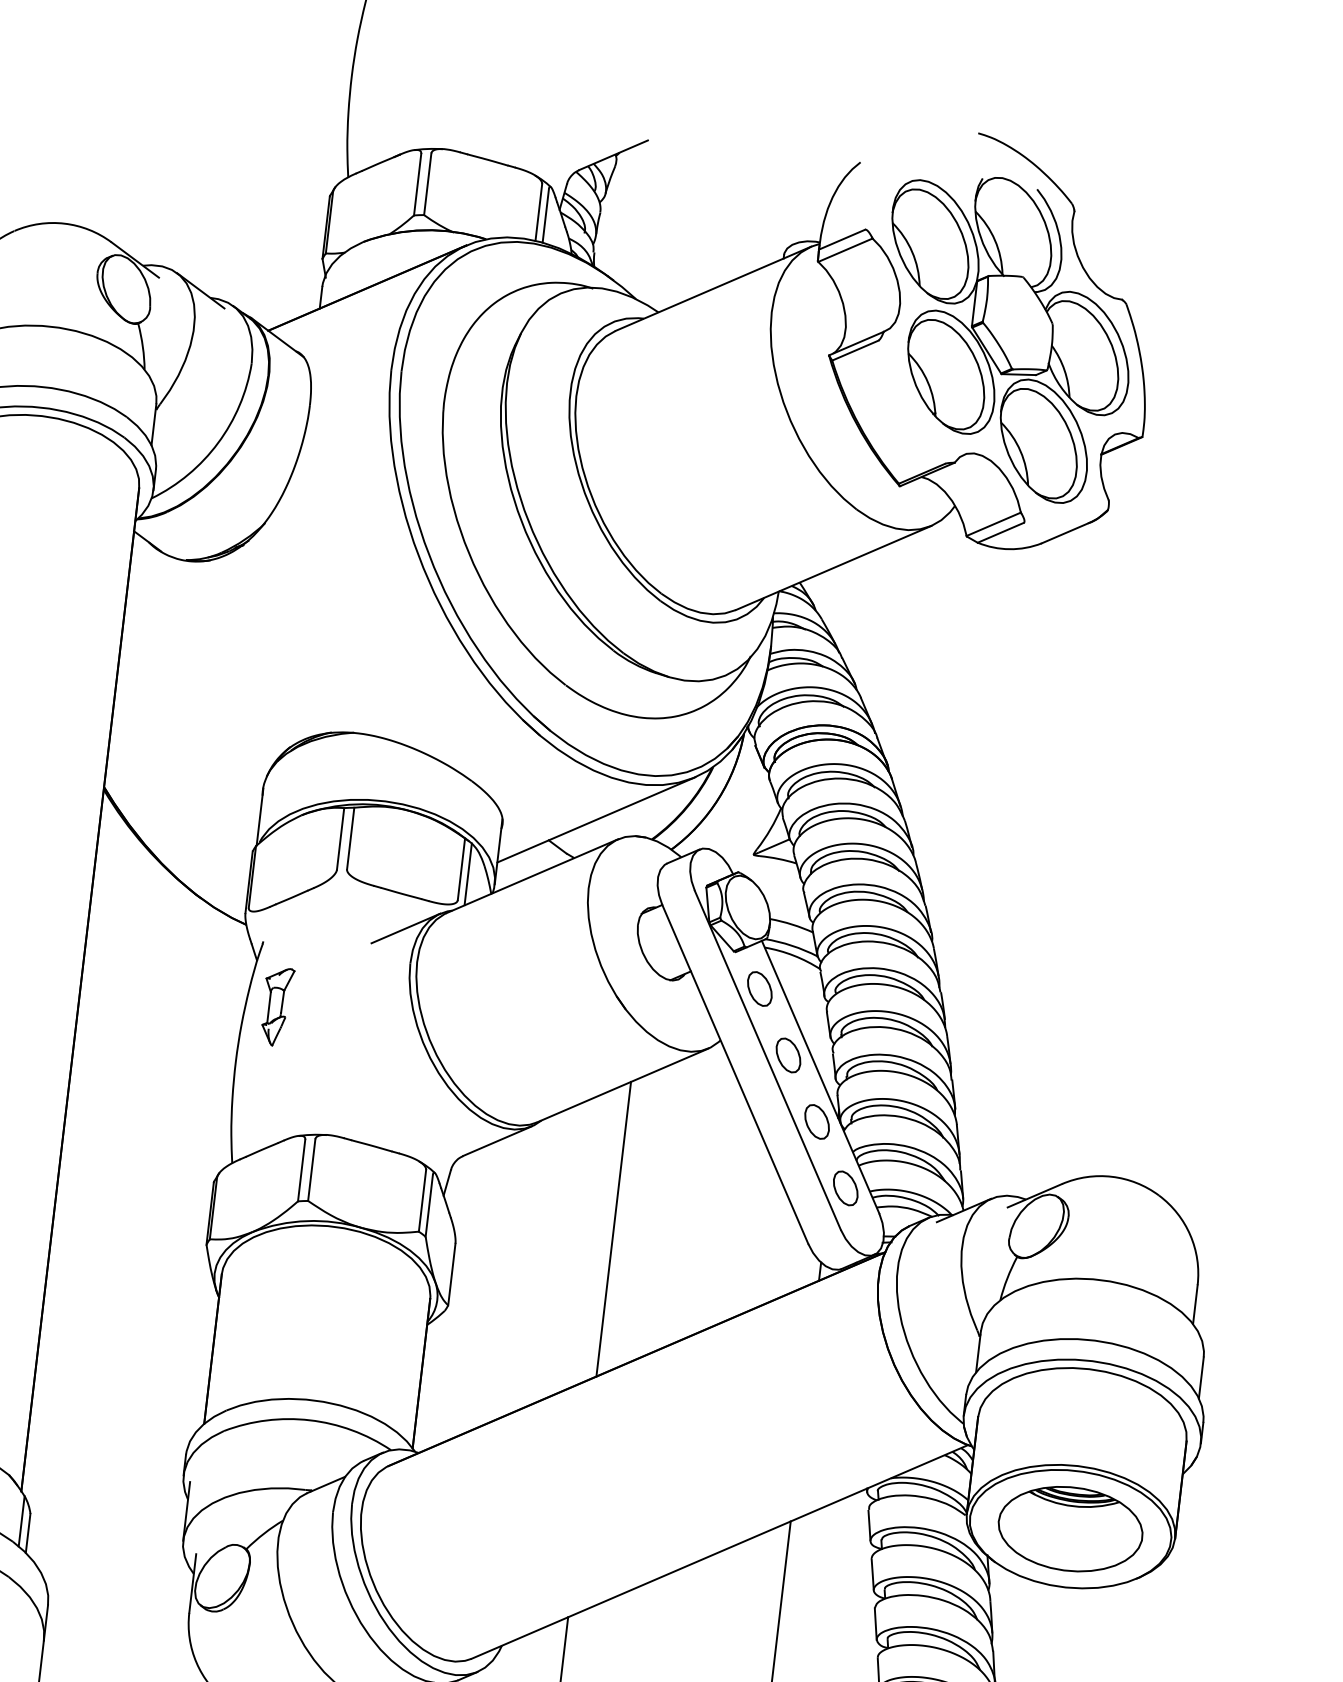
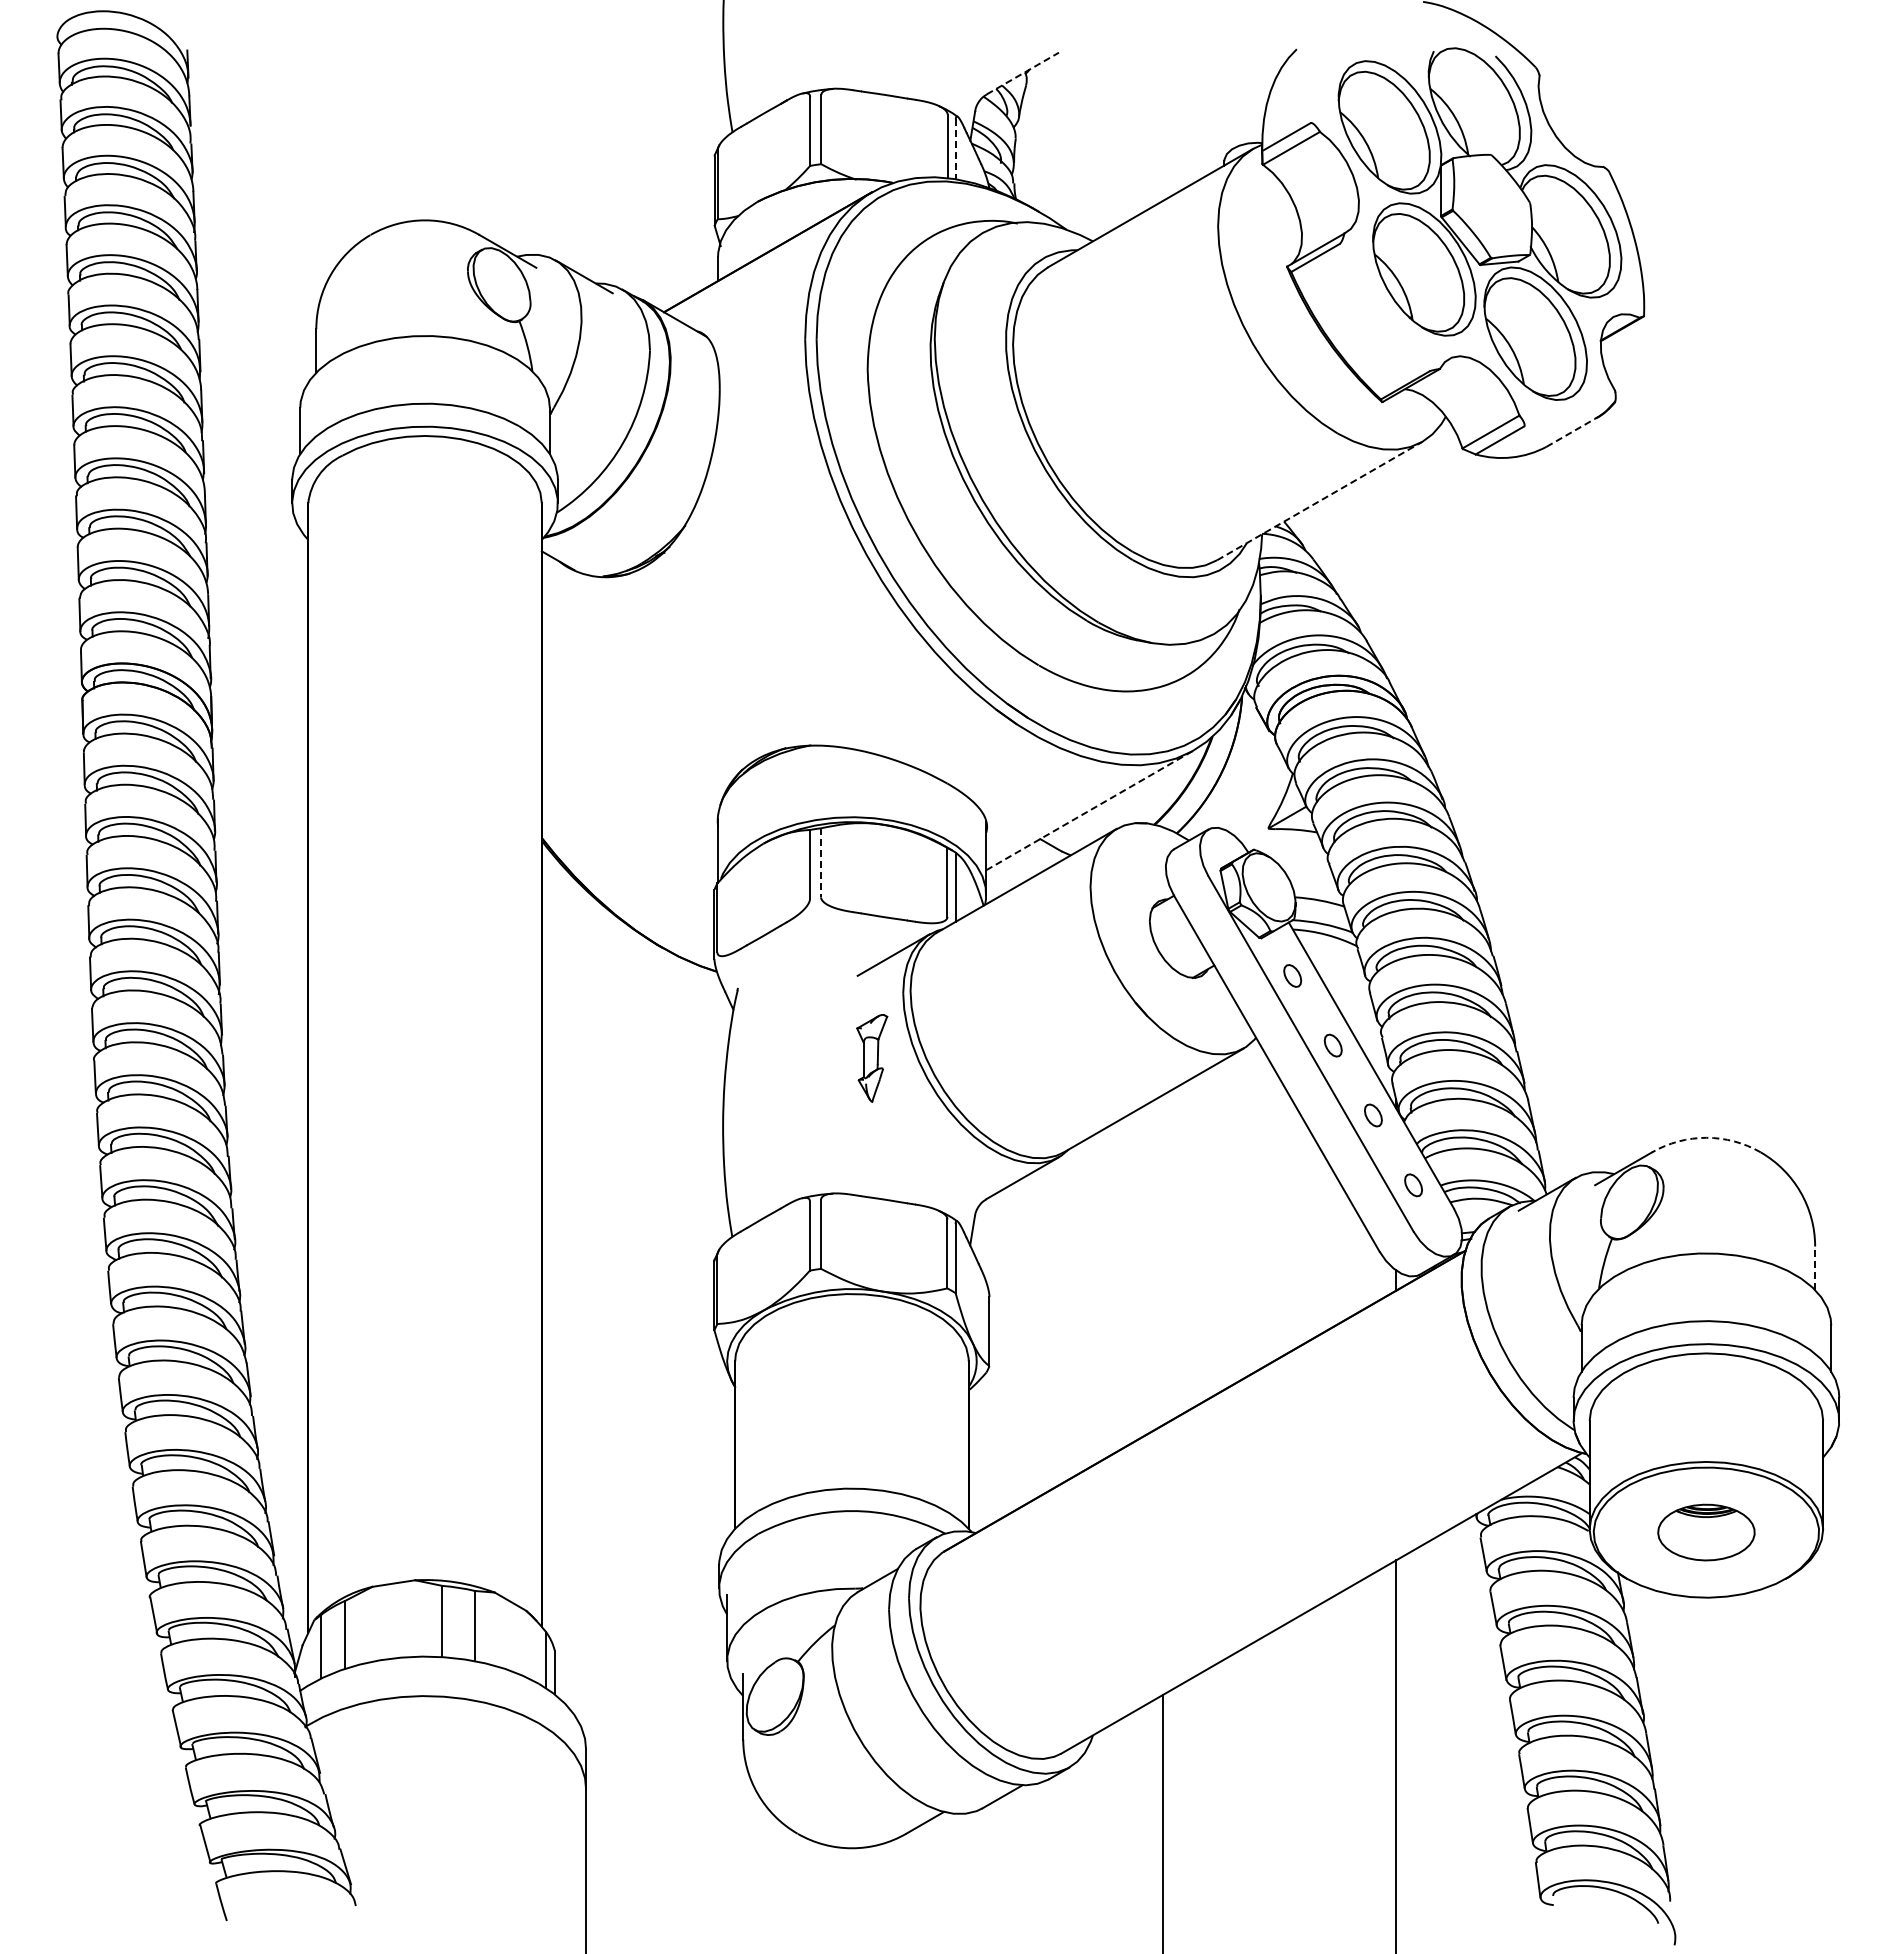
line: (613, 155) -> (1022, 73), solid -> dashed
line: (545, 216) -> (955, 149), solid -> dashed
line: (1064, 533) -> (1570, 432), solid -> dashed
line: (834, 567) -> (1320, 500), solid -> dashed
line: (596, 820) -> (1090, 810), solid -> dashed
line: (351, 838) -> (821, 862), solid -> dashed
part: (759, 988) -> (1292, 975), size x0.6
part: (277, 1006) -> (872, 1058), moved
part: (788, 1055) -> (1333, 1045), size x0.6
part: (817, 1121) -> (1373, 1115), size x0.6
arc: (1112, 1176) -> (1706, 1137), solid -> dashed
part: (845, 1188) -> (1413, 1185), size x0.6
line: (613, 1229) -> (1162, 1260), removed
line: (1195, 1304) -> (1815, 1268), solid -> dashed
part: (1070, 1529) -> (1706, 1532), size x0.6

